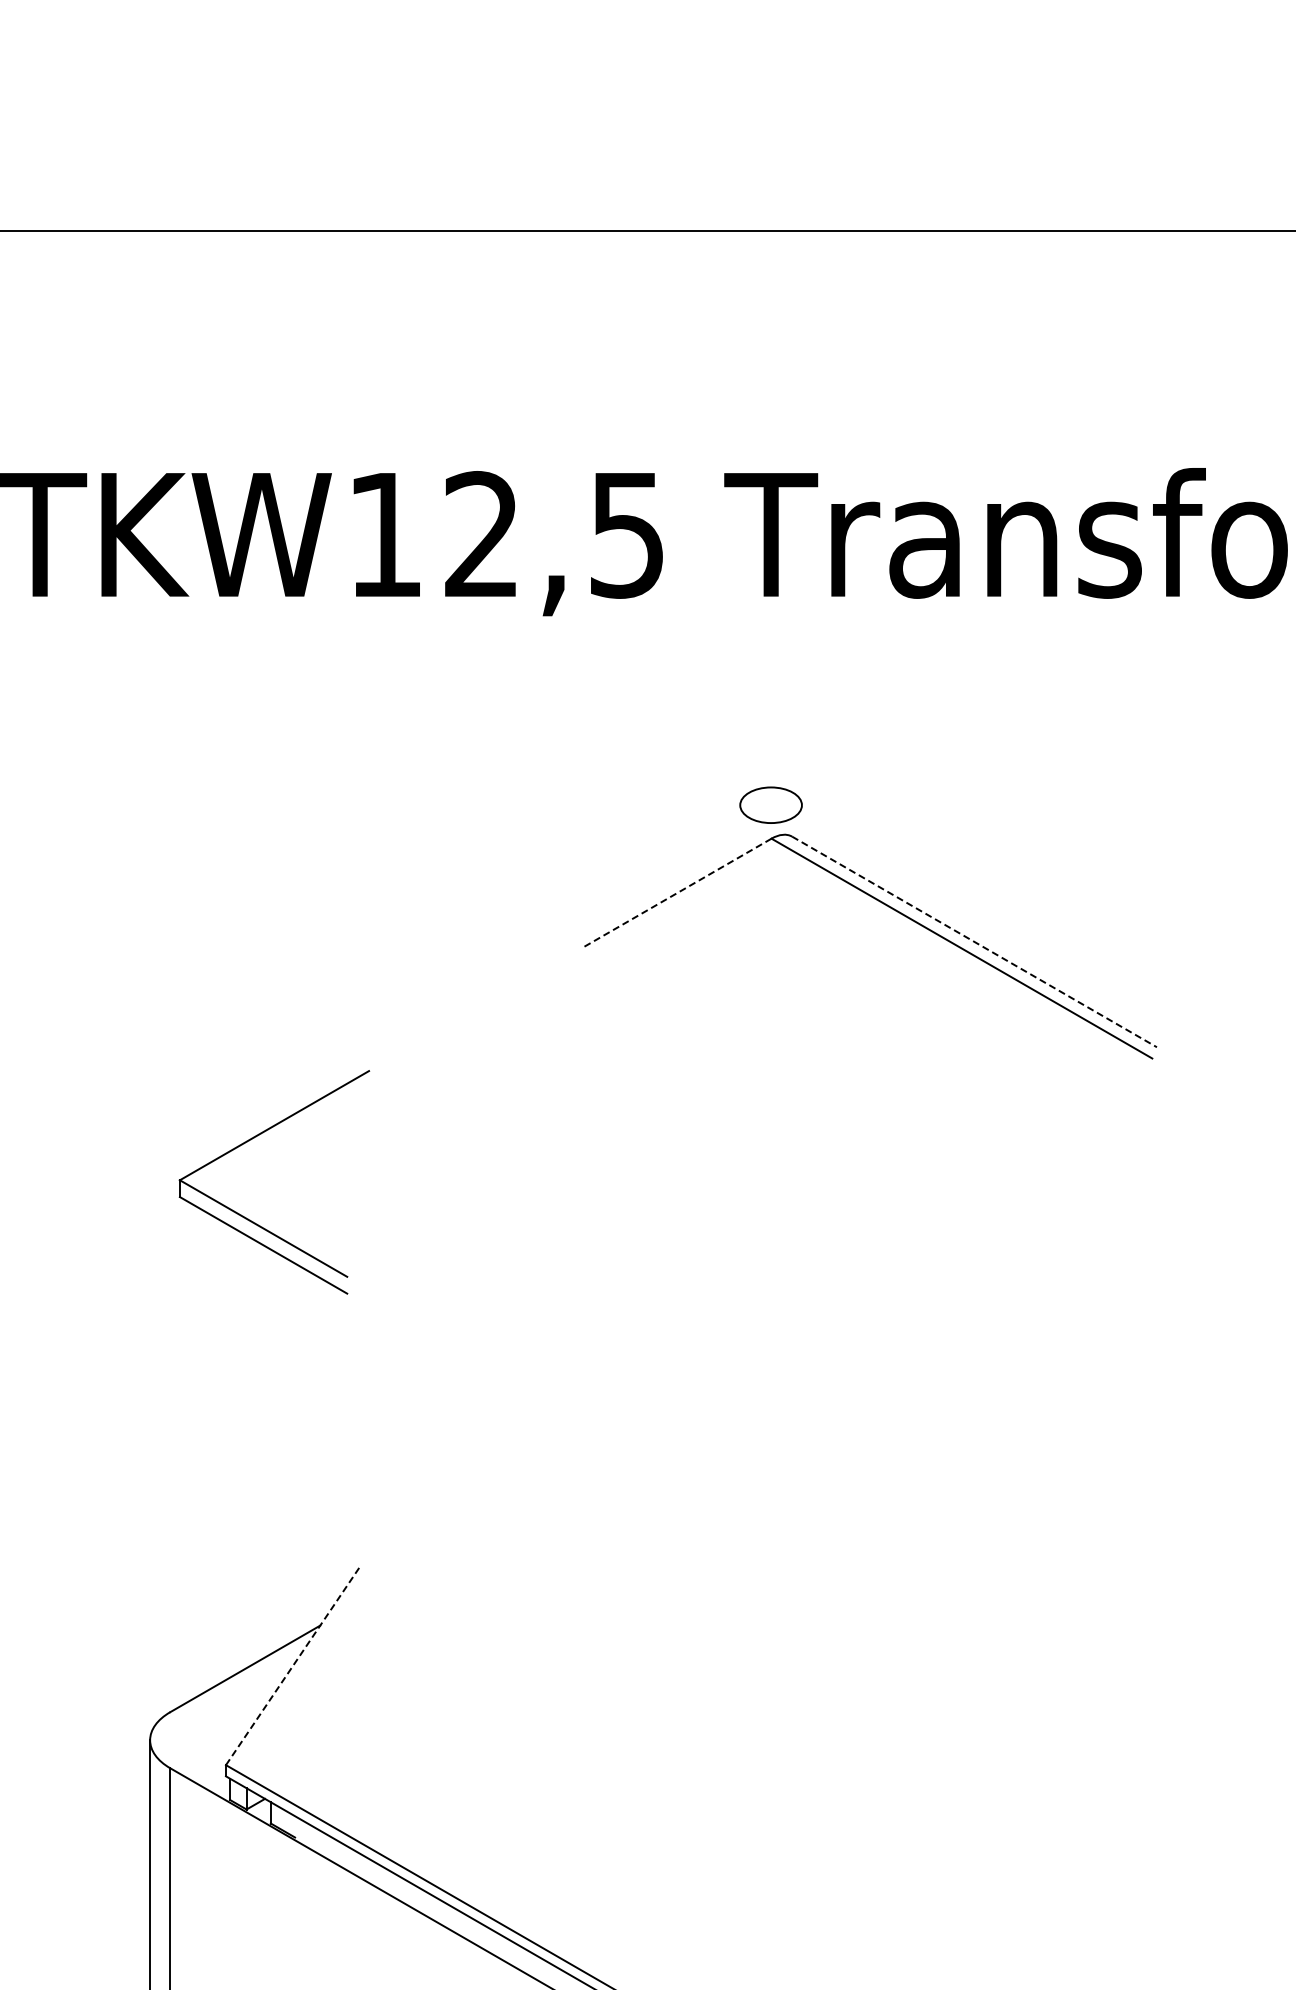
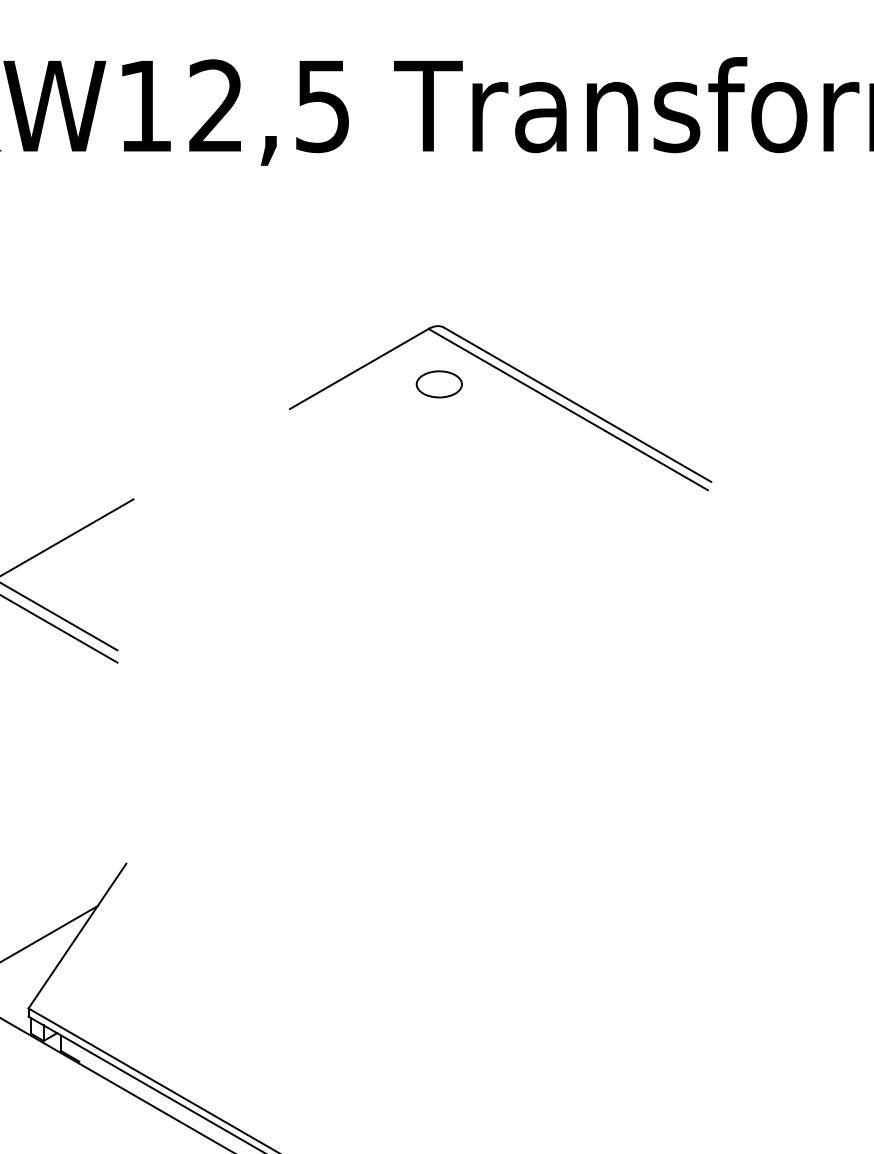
part: (770, 804) -> (438, 383), moved
line: (676, 893) -> (358, 369), dashed -> solid
line: (974, 941) -> (577, 404), dashed -> solid
line: (292, 1666) -> (77, 936), dashed -> solid

